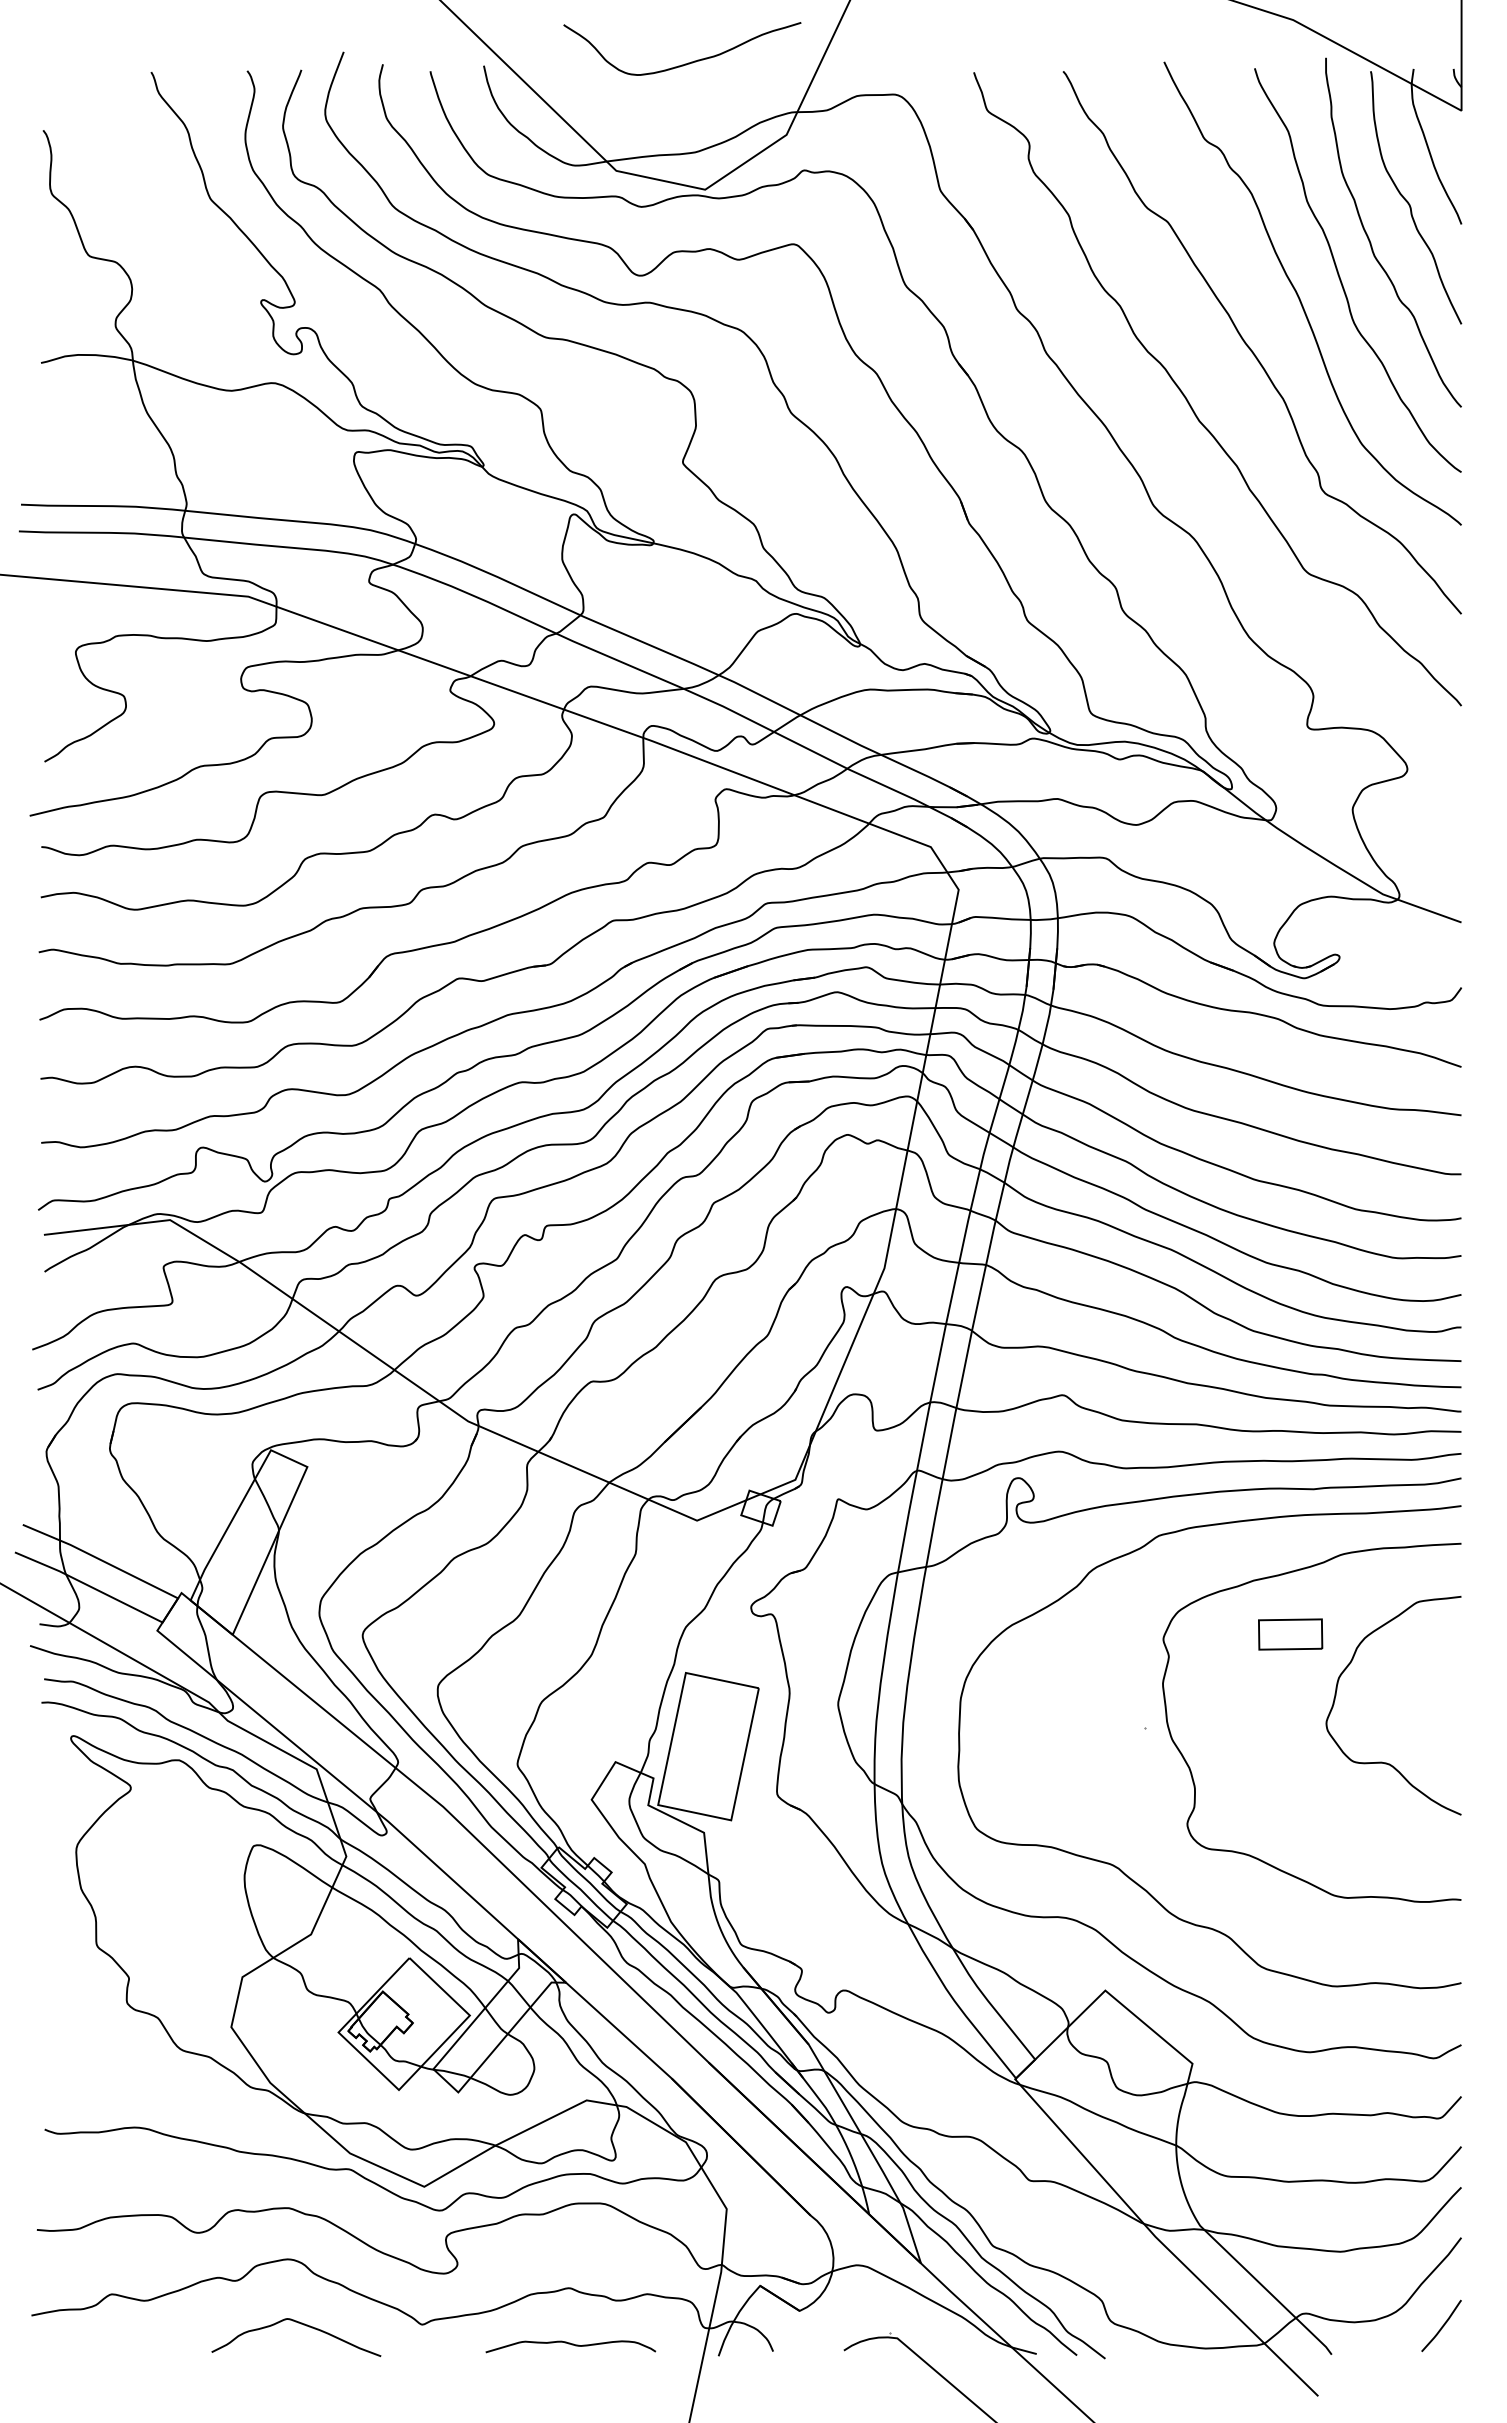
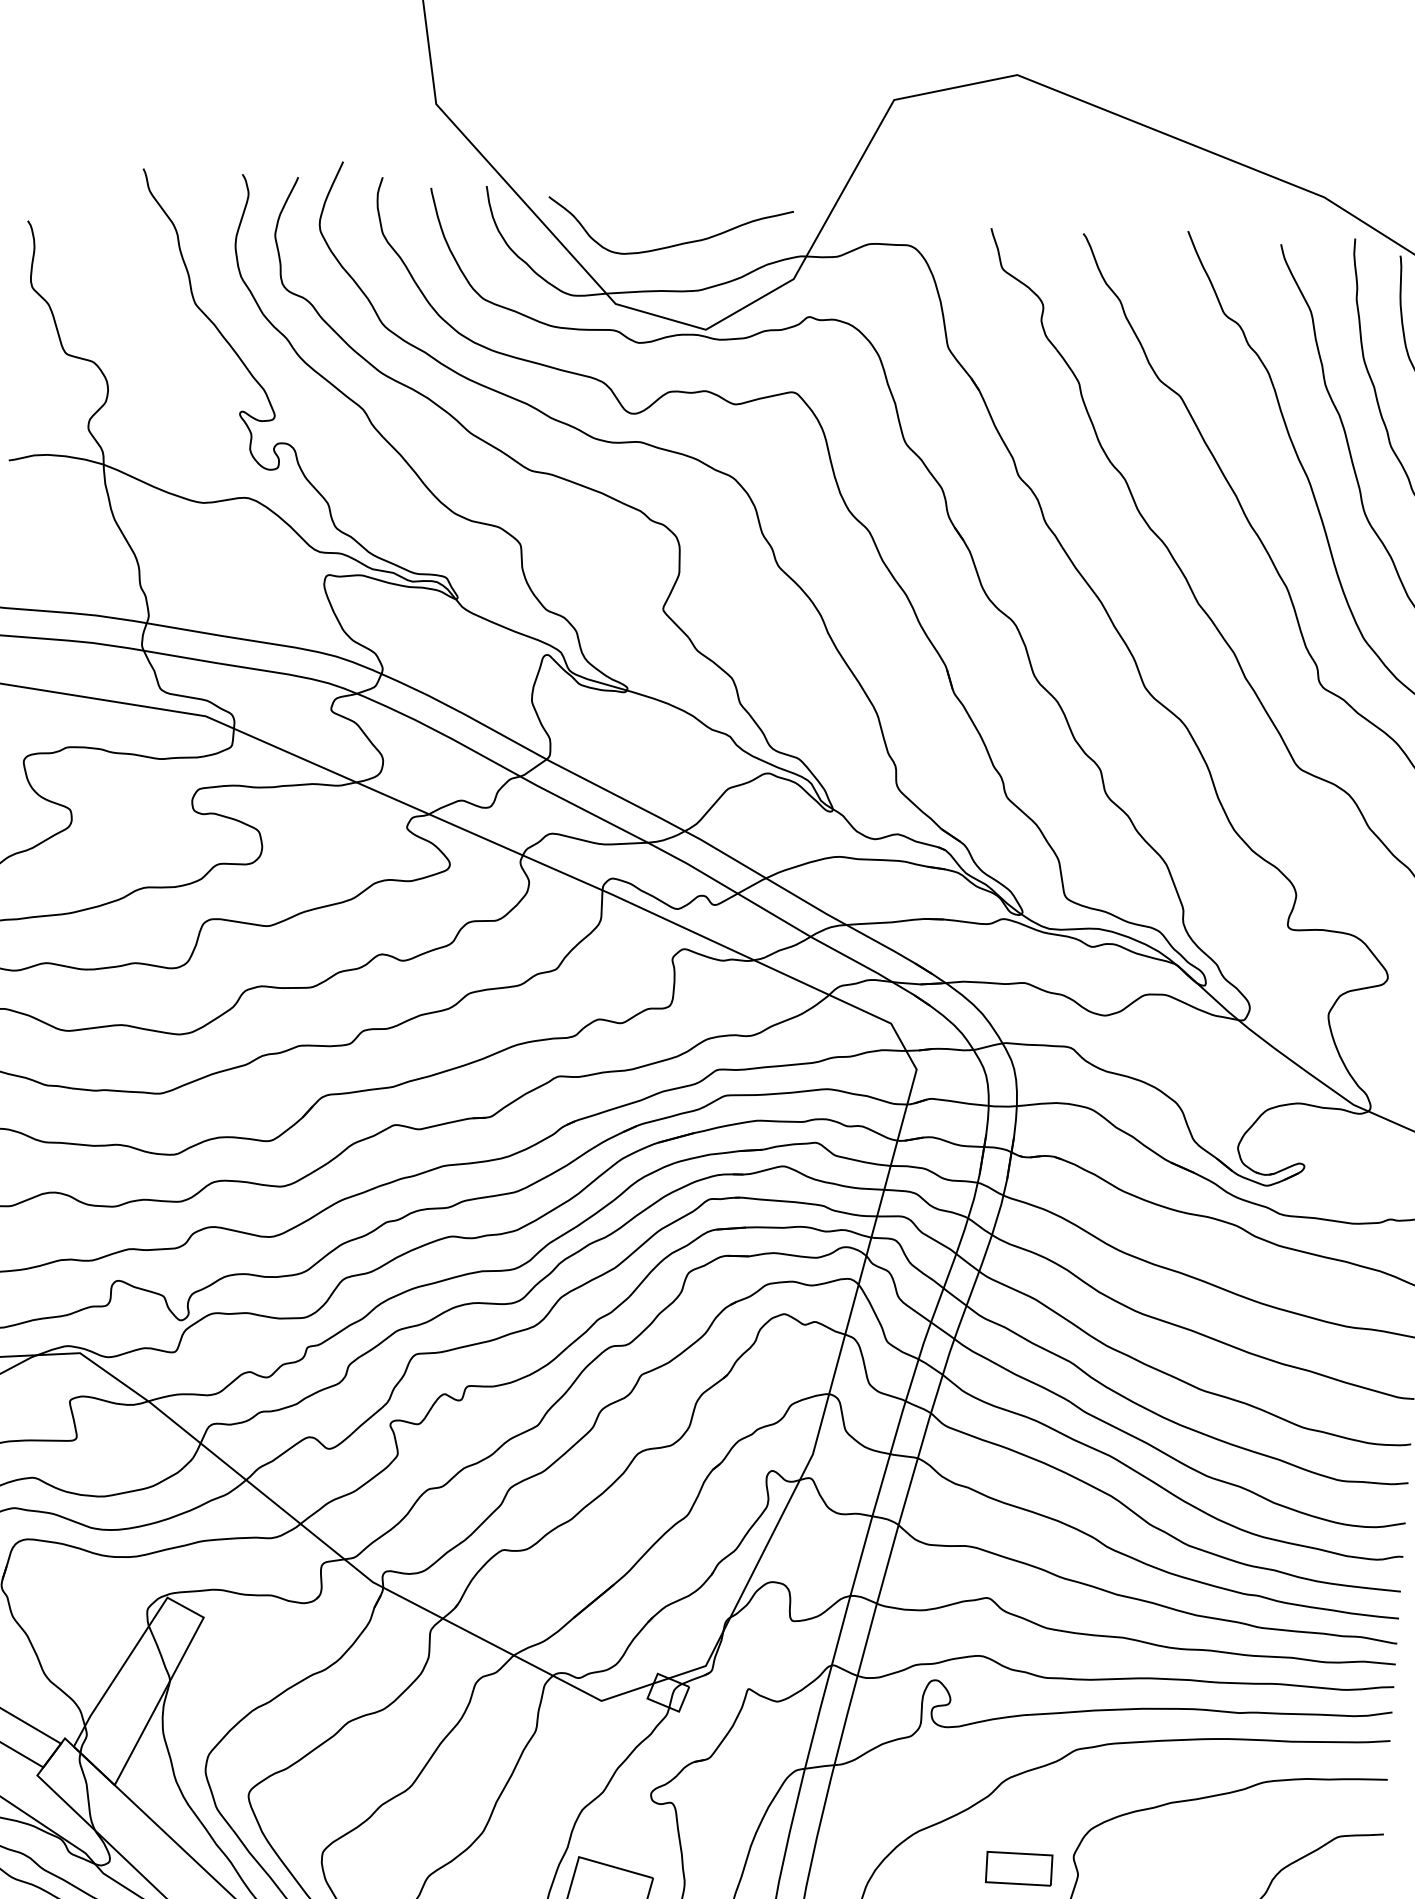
curve: (688, 62) -> (674, 244), moved
part: (1290, 1634) -> (1019, 1868), moved

